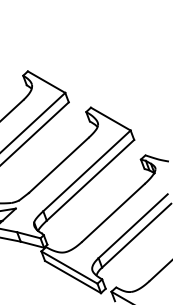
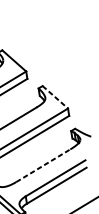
line: (110, 119) -> (55, 97), solid -> dashed
line: (113, 212) -> (43, 165), solid -> dashed

